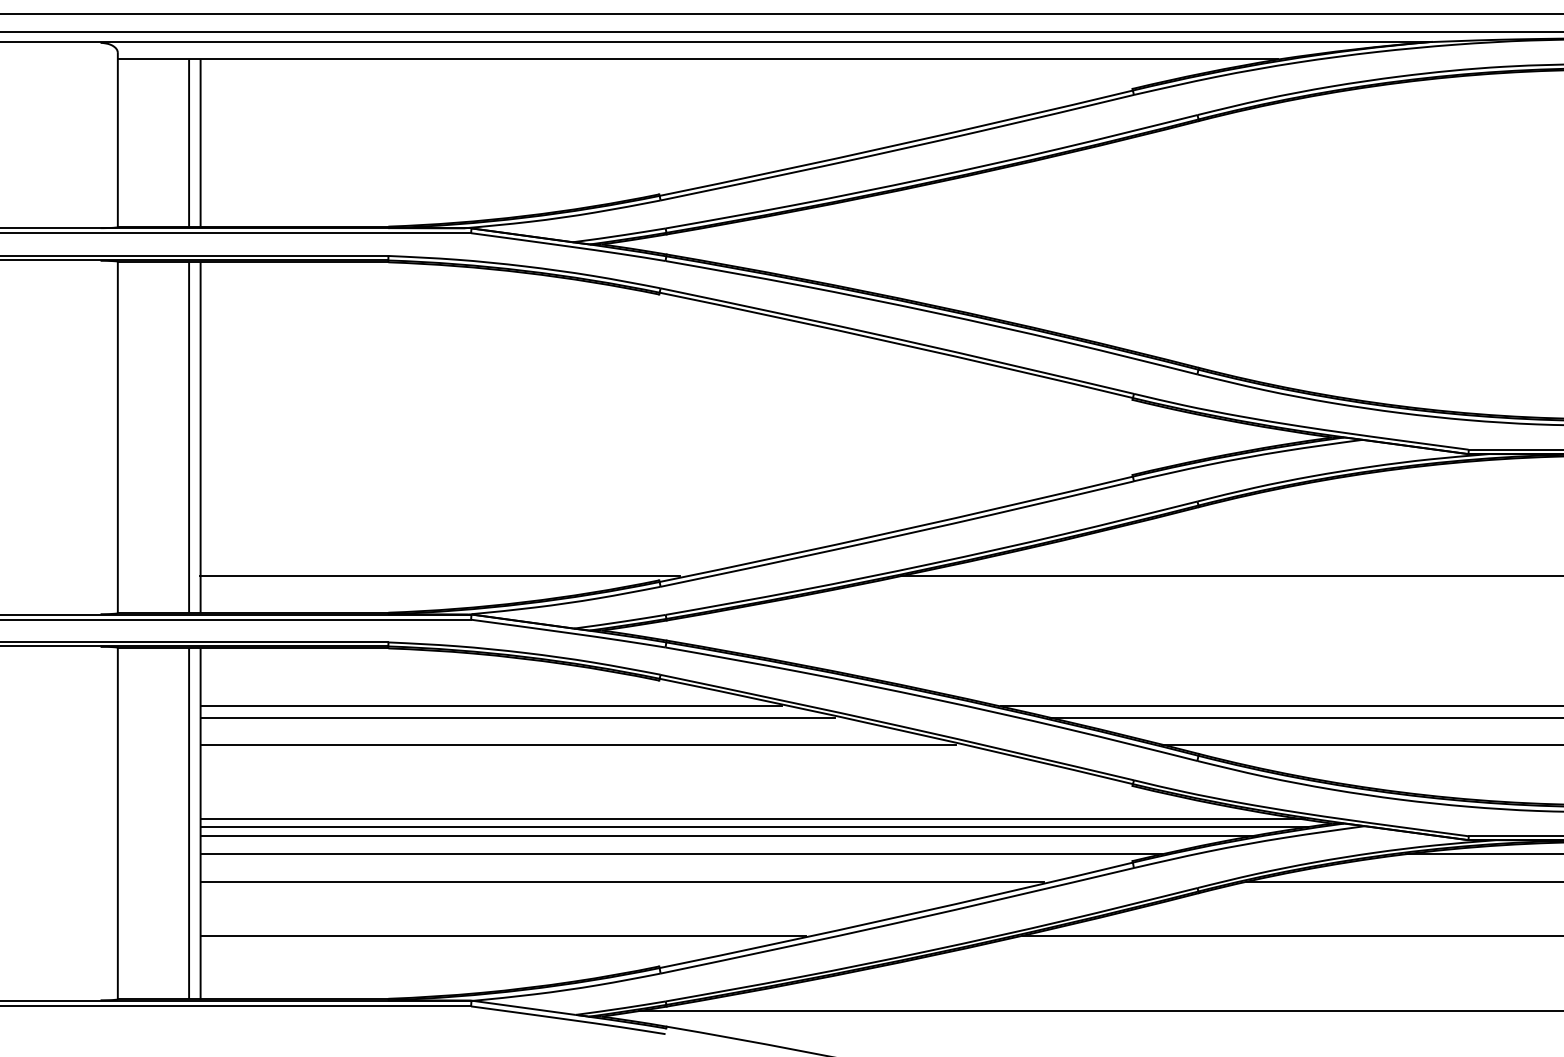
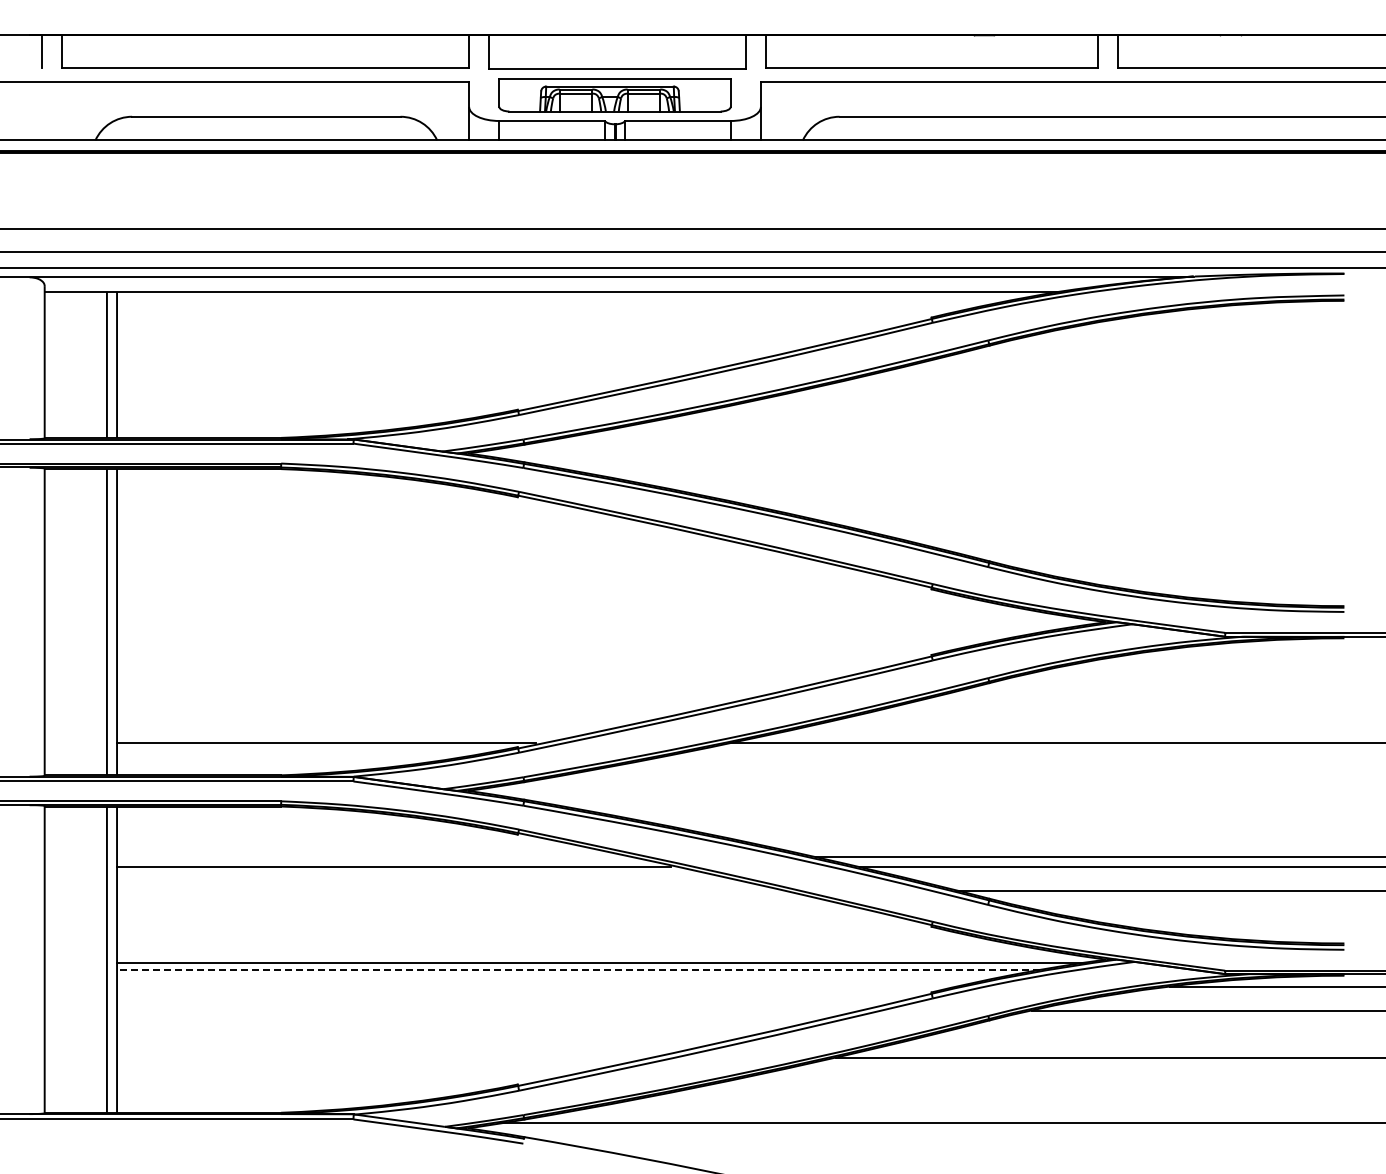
line: (491, 706) -> (371, 857), removed
line: (578, 744) -> (447, 890), removed
line: (752, 818) -> (599, 955), removed
line: (727, 836) -> (577, 970), solid -> dashed
line: (681, 854) -> (537, 986), removed
line: (622, 881) -> (485, 1010), removed
line: (503, 935) -> (381, 1057), removed

